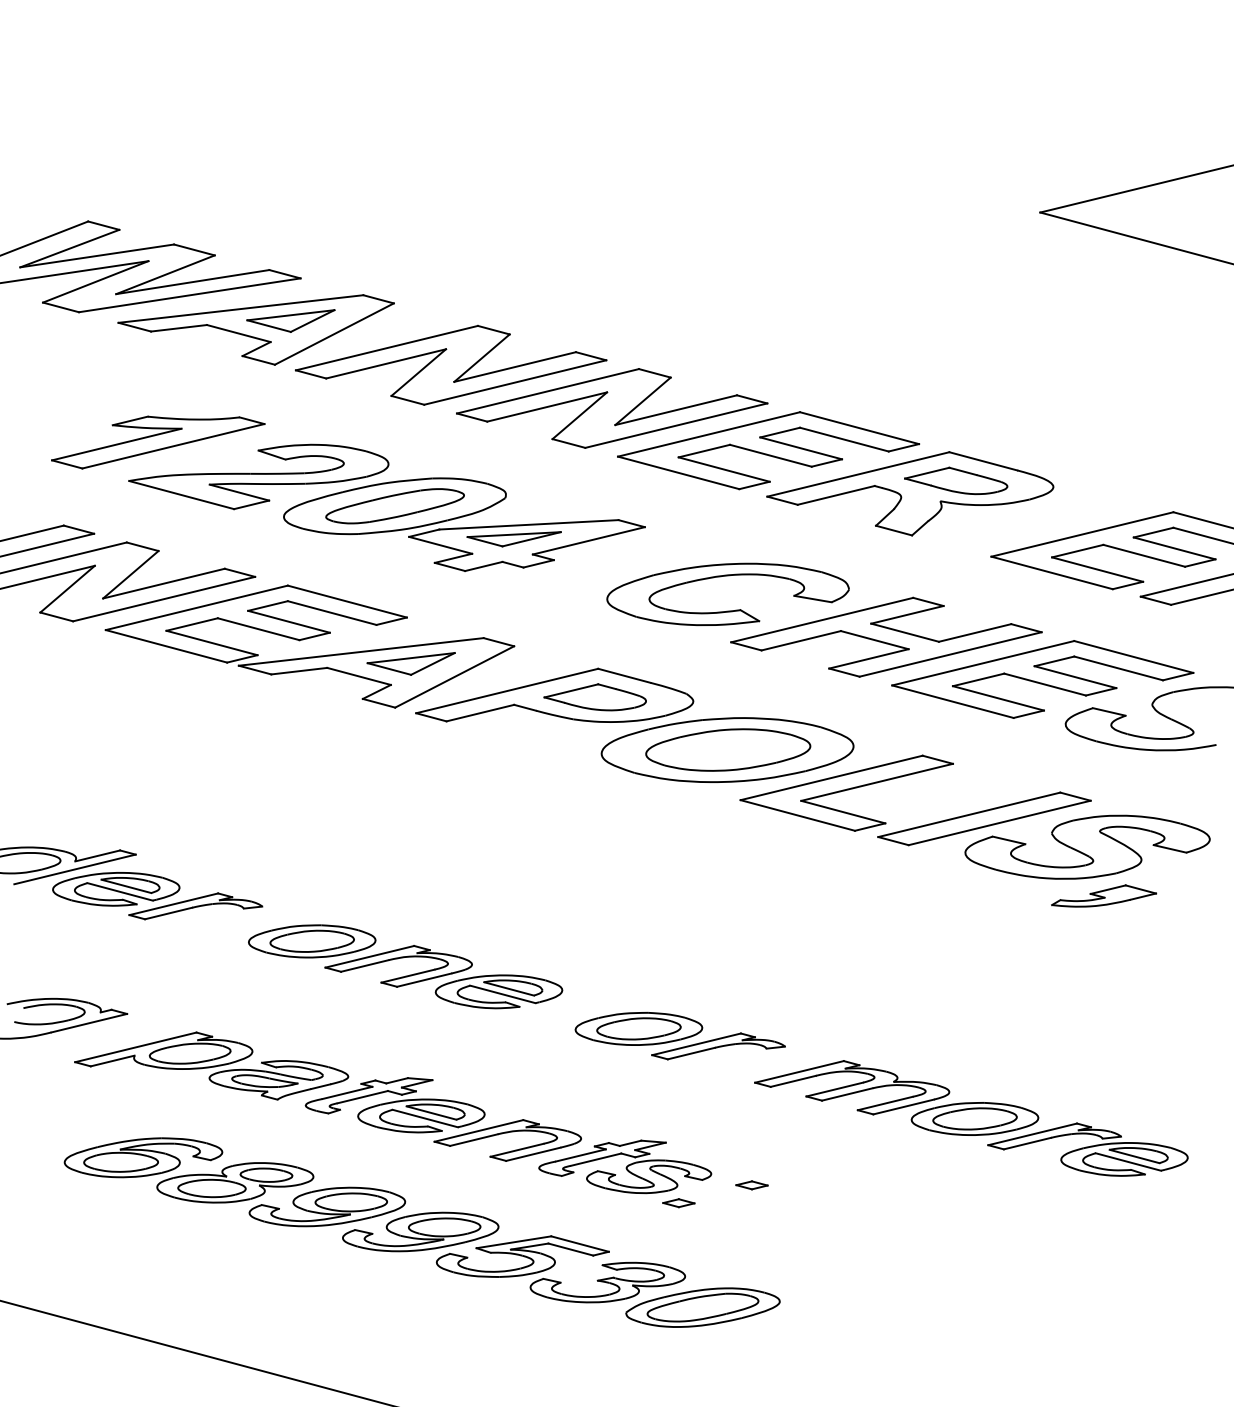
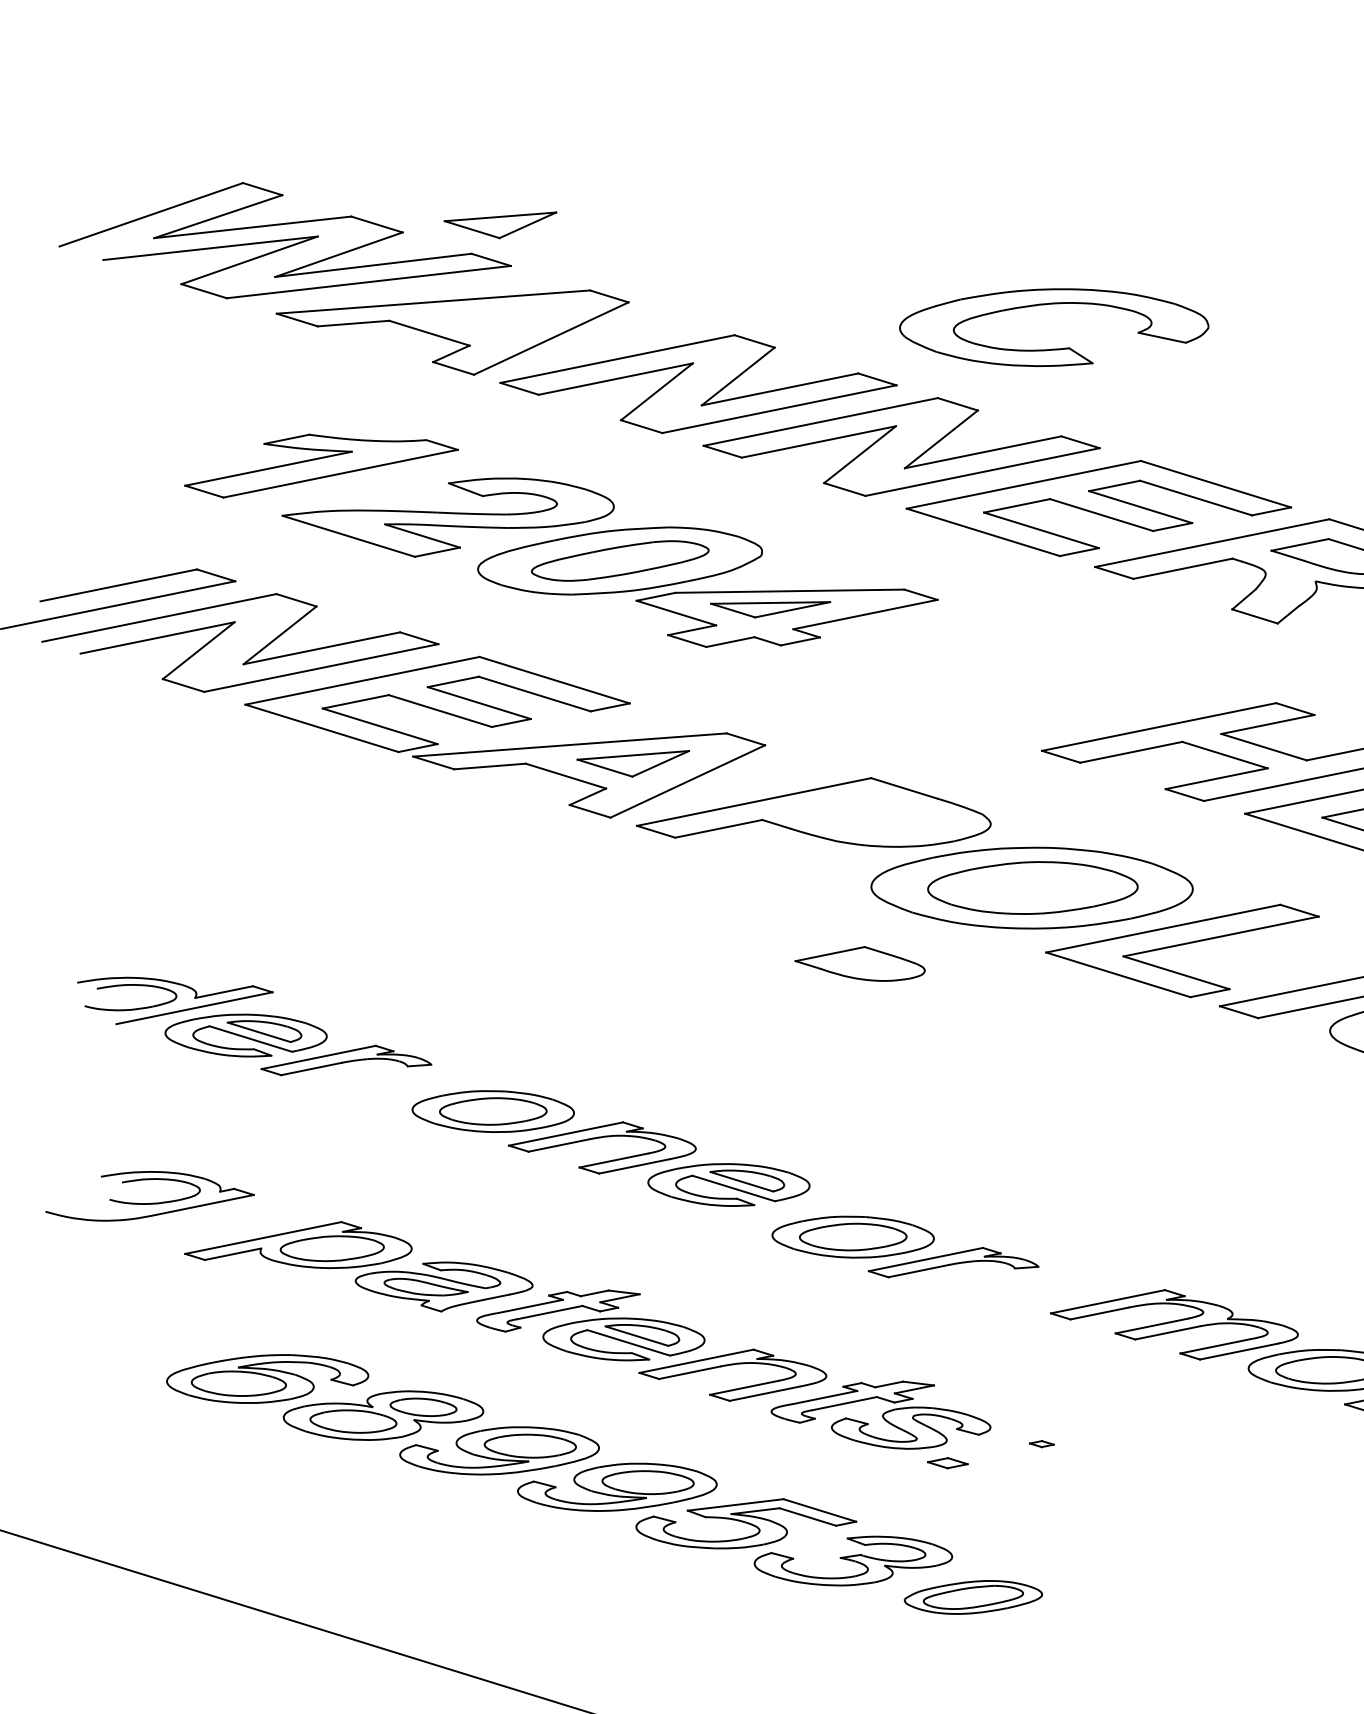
part: (290, 320) -> (499, 223), moved
part: (727, 576) -> (1054, 304), moved
part: (594, 697) -> (859, 963), moved
part: (679, 1035) -> (904, 1247), moved
part: (751, 1185) -> (1041, 1444), size x0.6
part: (702, 1307) -> (972, 1597), size x0.7

